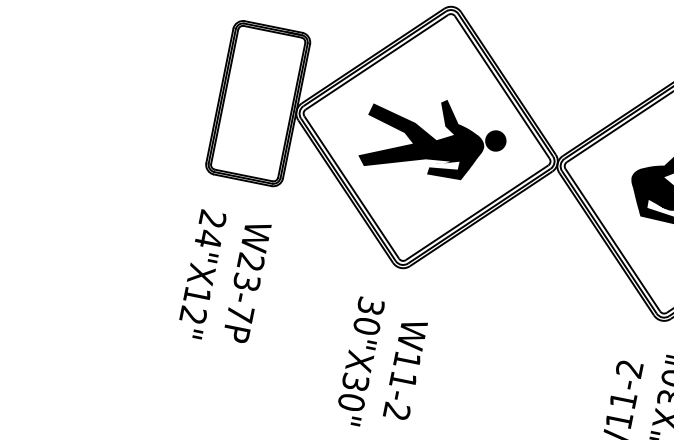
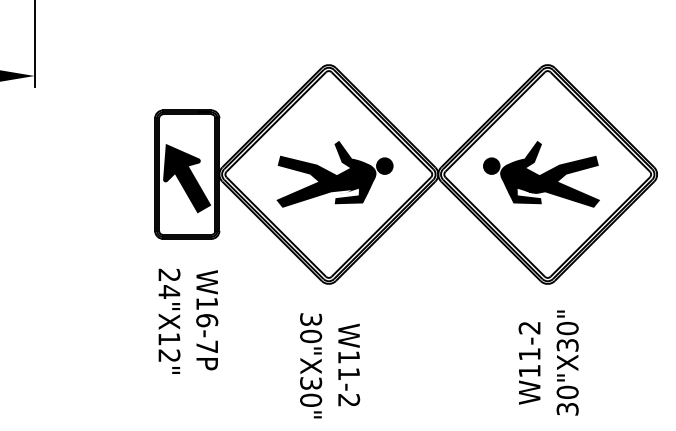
fill: (257, 108) -> (187, 178), added
fill: (623, 165) -> (491, 165), added
text: (249, 272) -> (207, 312), W23-7P -> W16-7P

